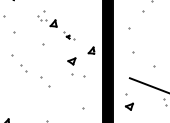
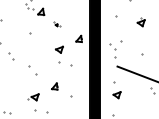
part: (153, 33) -> (141, 21), added
part: (70, 36) -> (58, 24), size x0.62
part: (125, 62) -> (113, 50), added
part: (66, 98) -> (54, 86), added
part: (45, 108) -> (33, 96), added

